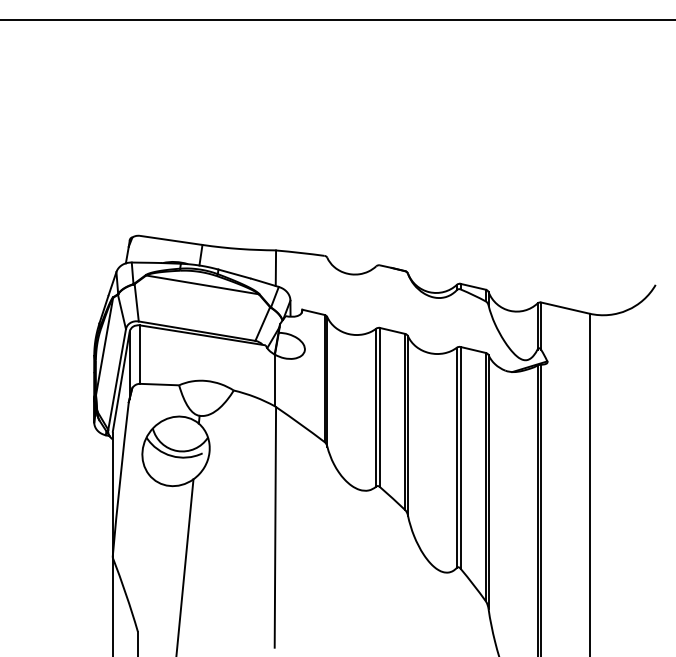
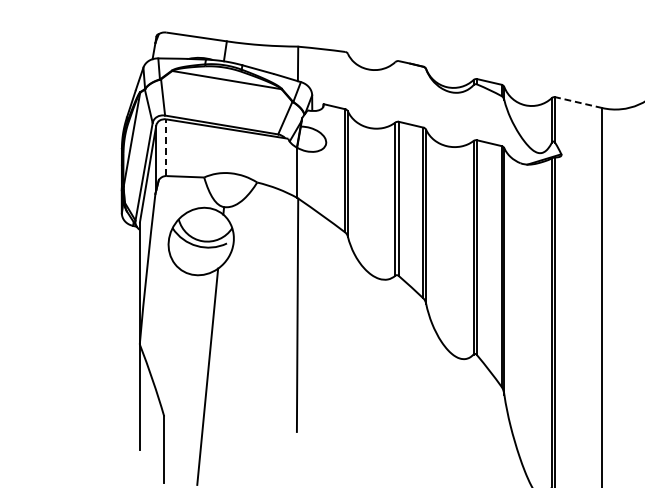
line: (565, 308) -> (578, 102), solid -> dashed
line: (139, 354) -> (165, 147), solid -> dashed

